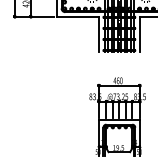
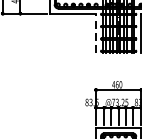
line: (98, 34) -> (95, 33), solid -> dashed

